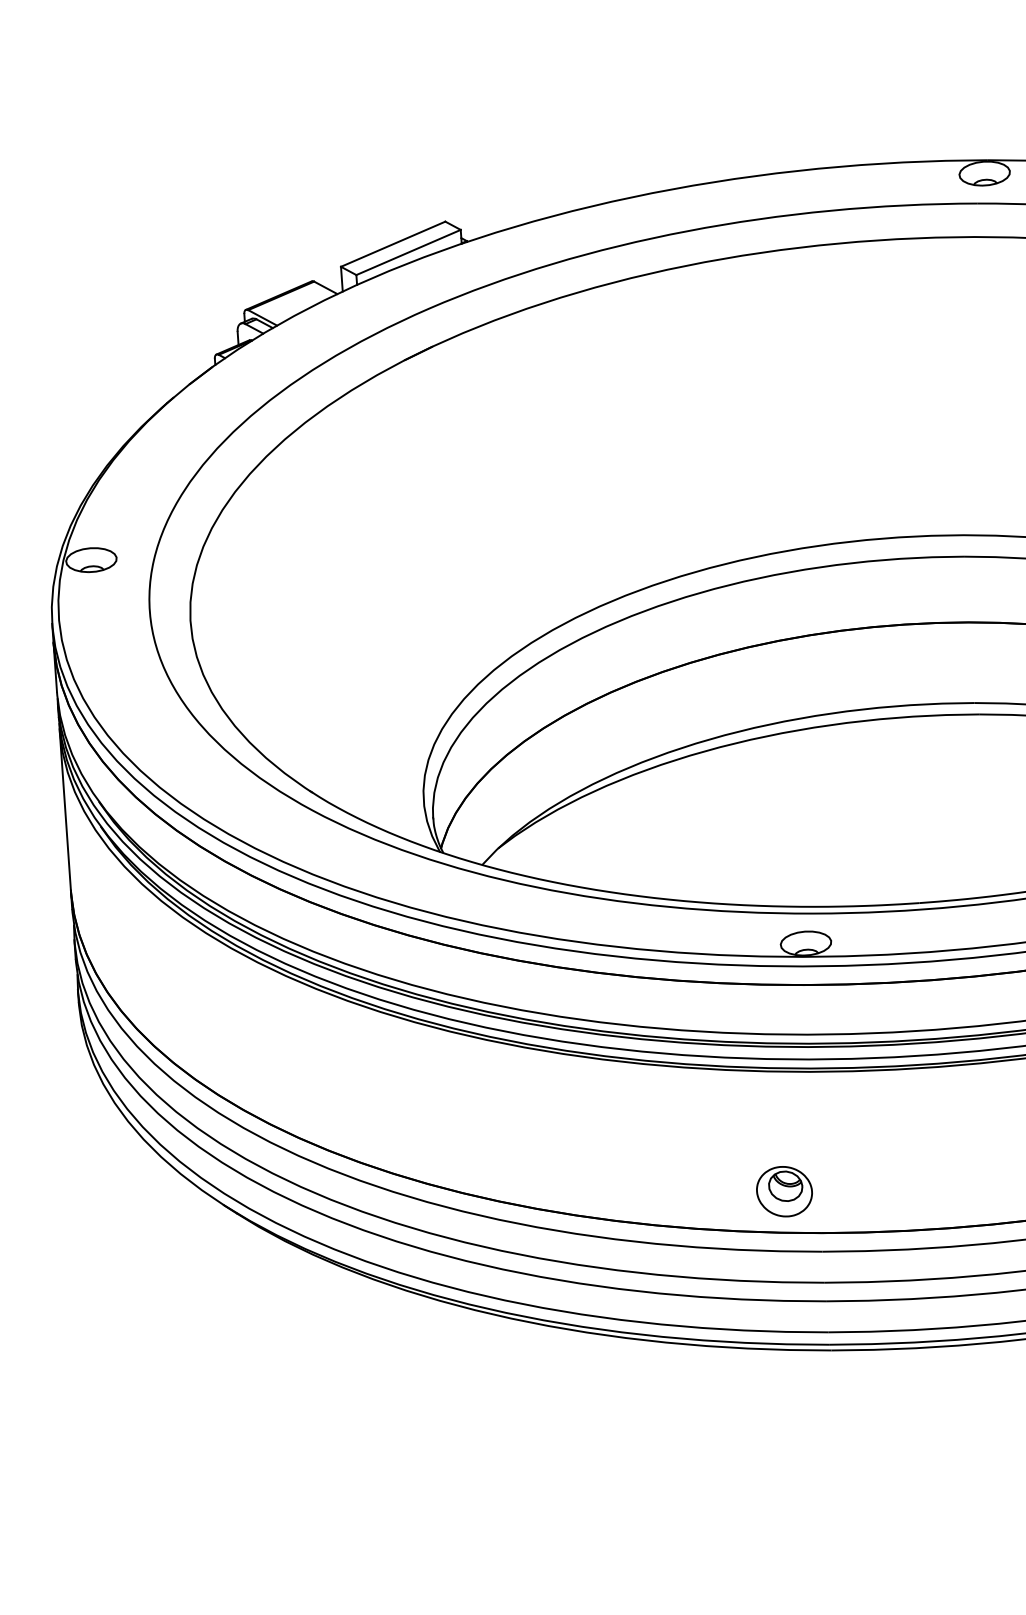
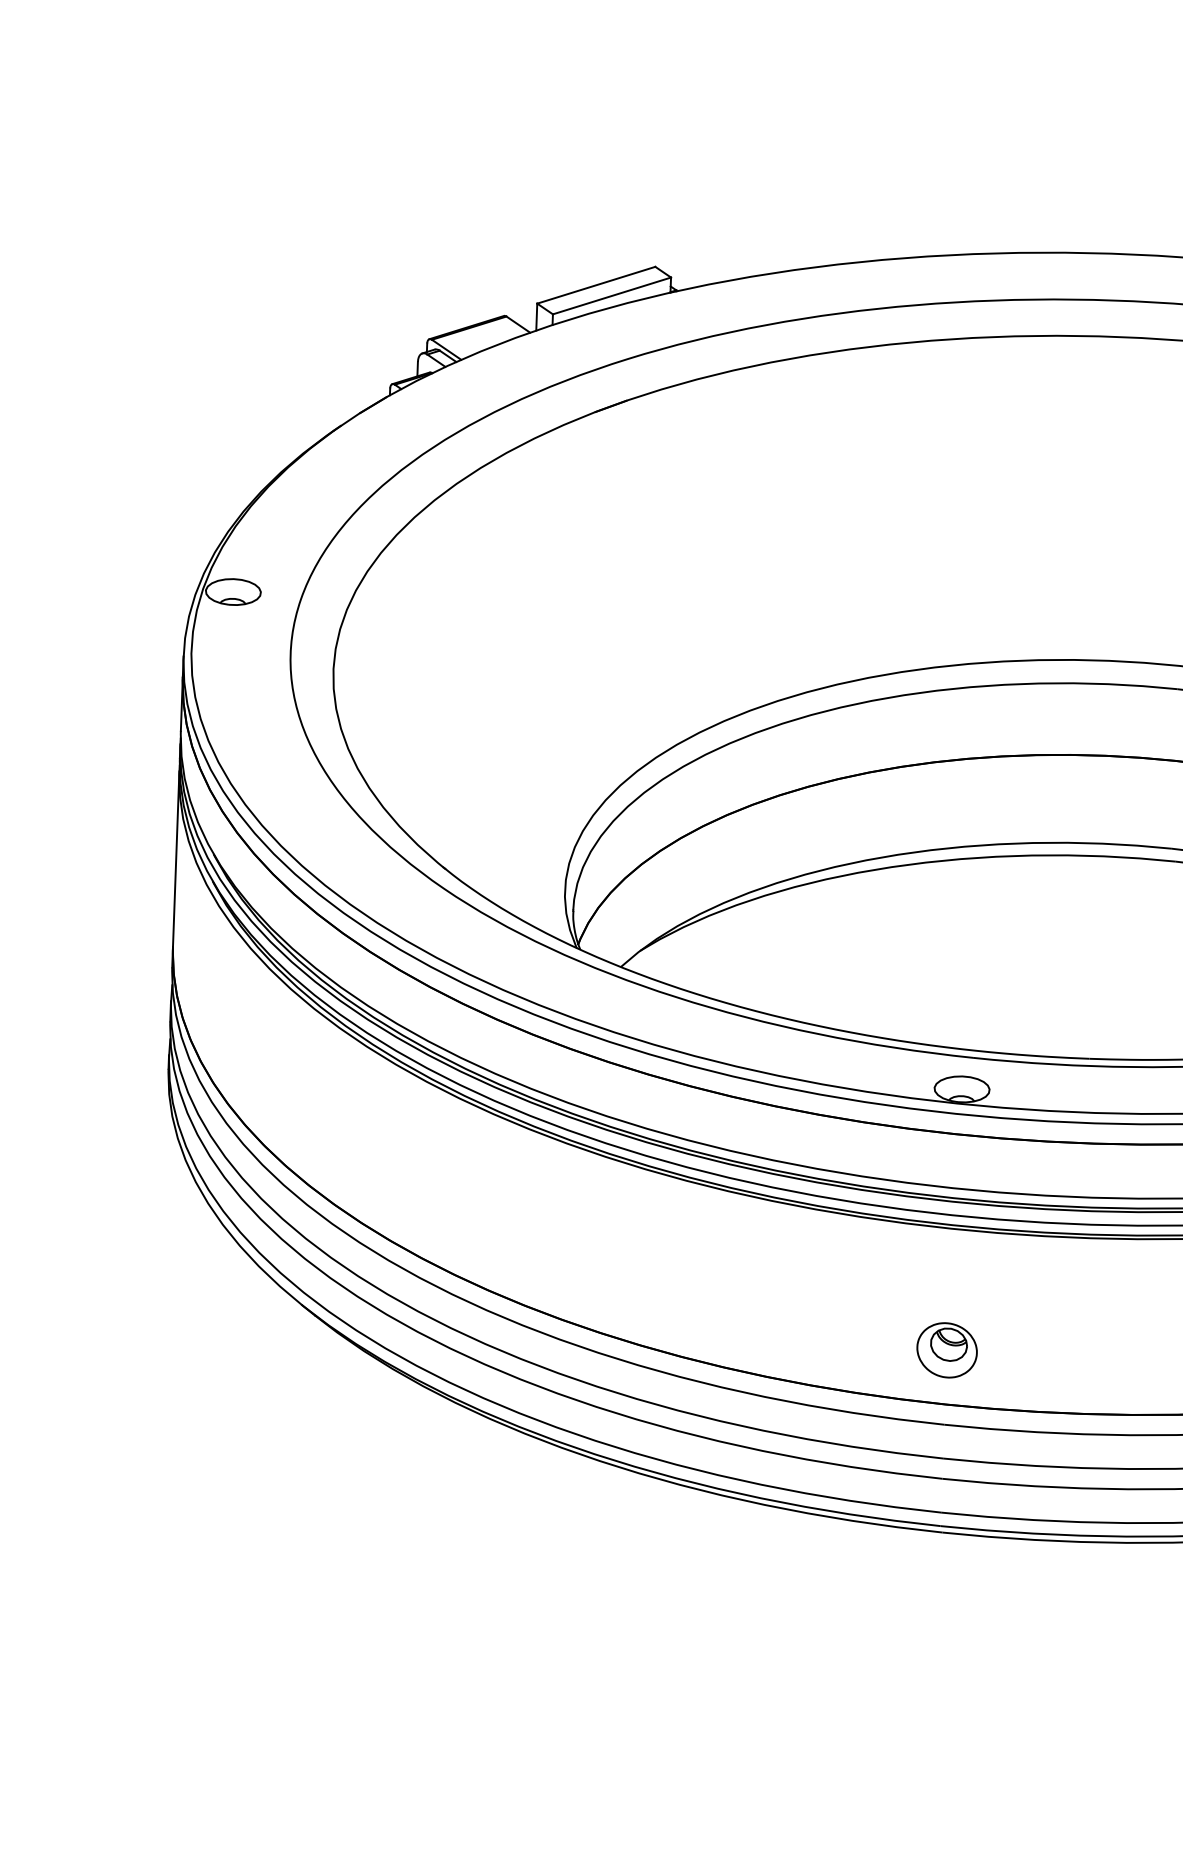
part: (783, 1191) -> (946, 1350), moved

